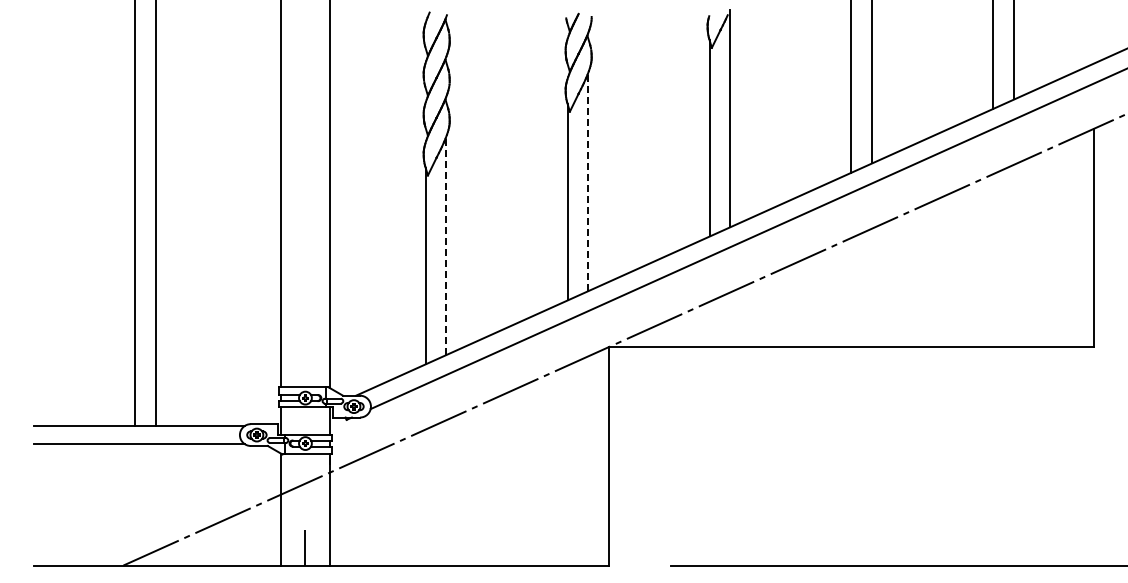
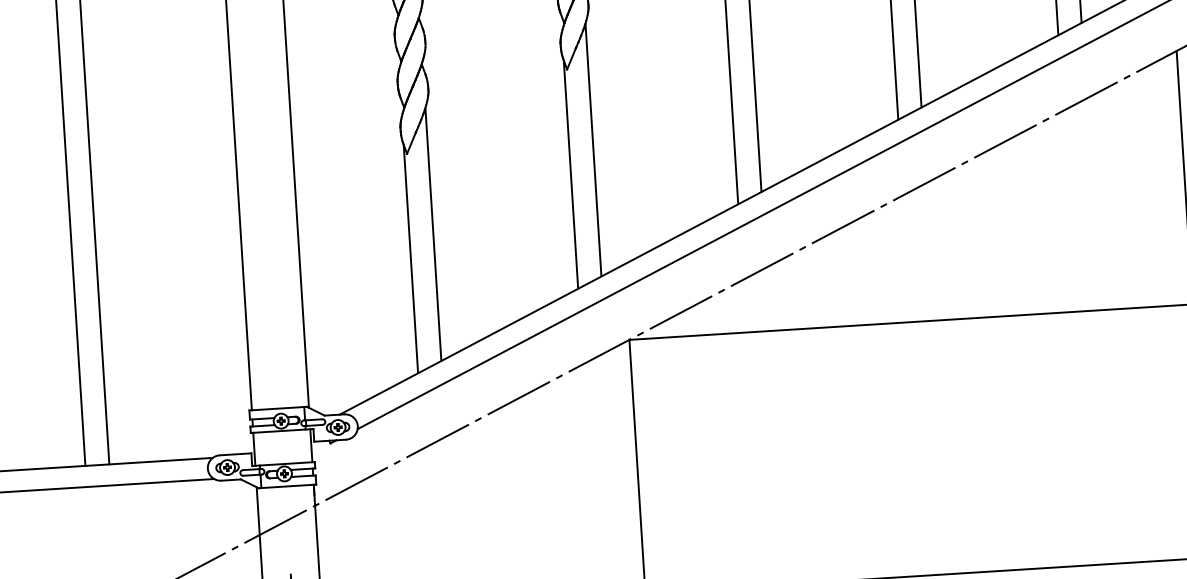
line: (588, 182) -> (593, 150), dashed -> solid
line: (446, 246) -> (433, 234), dashed -> solid

